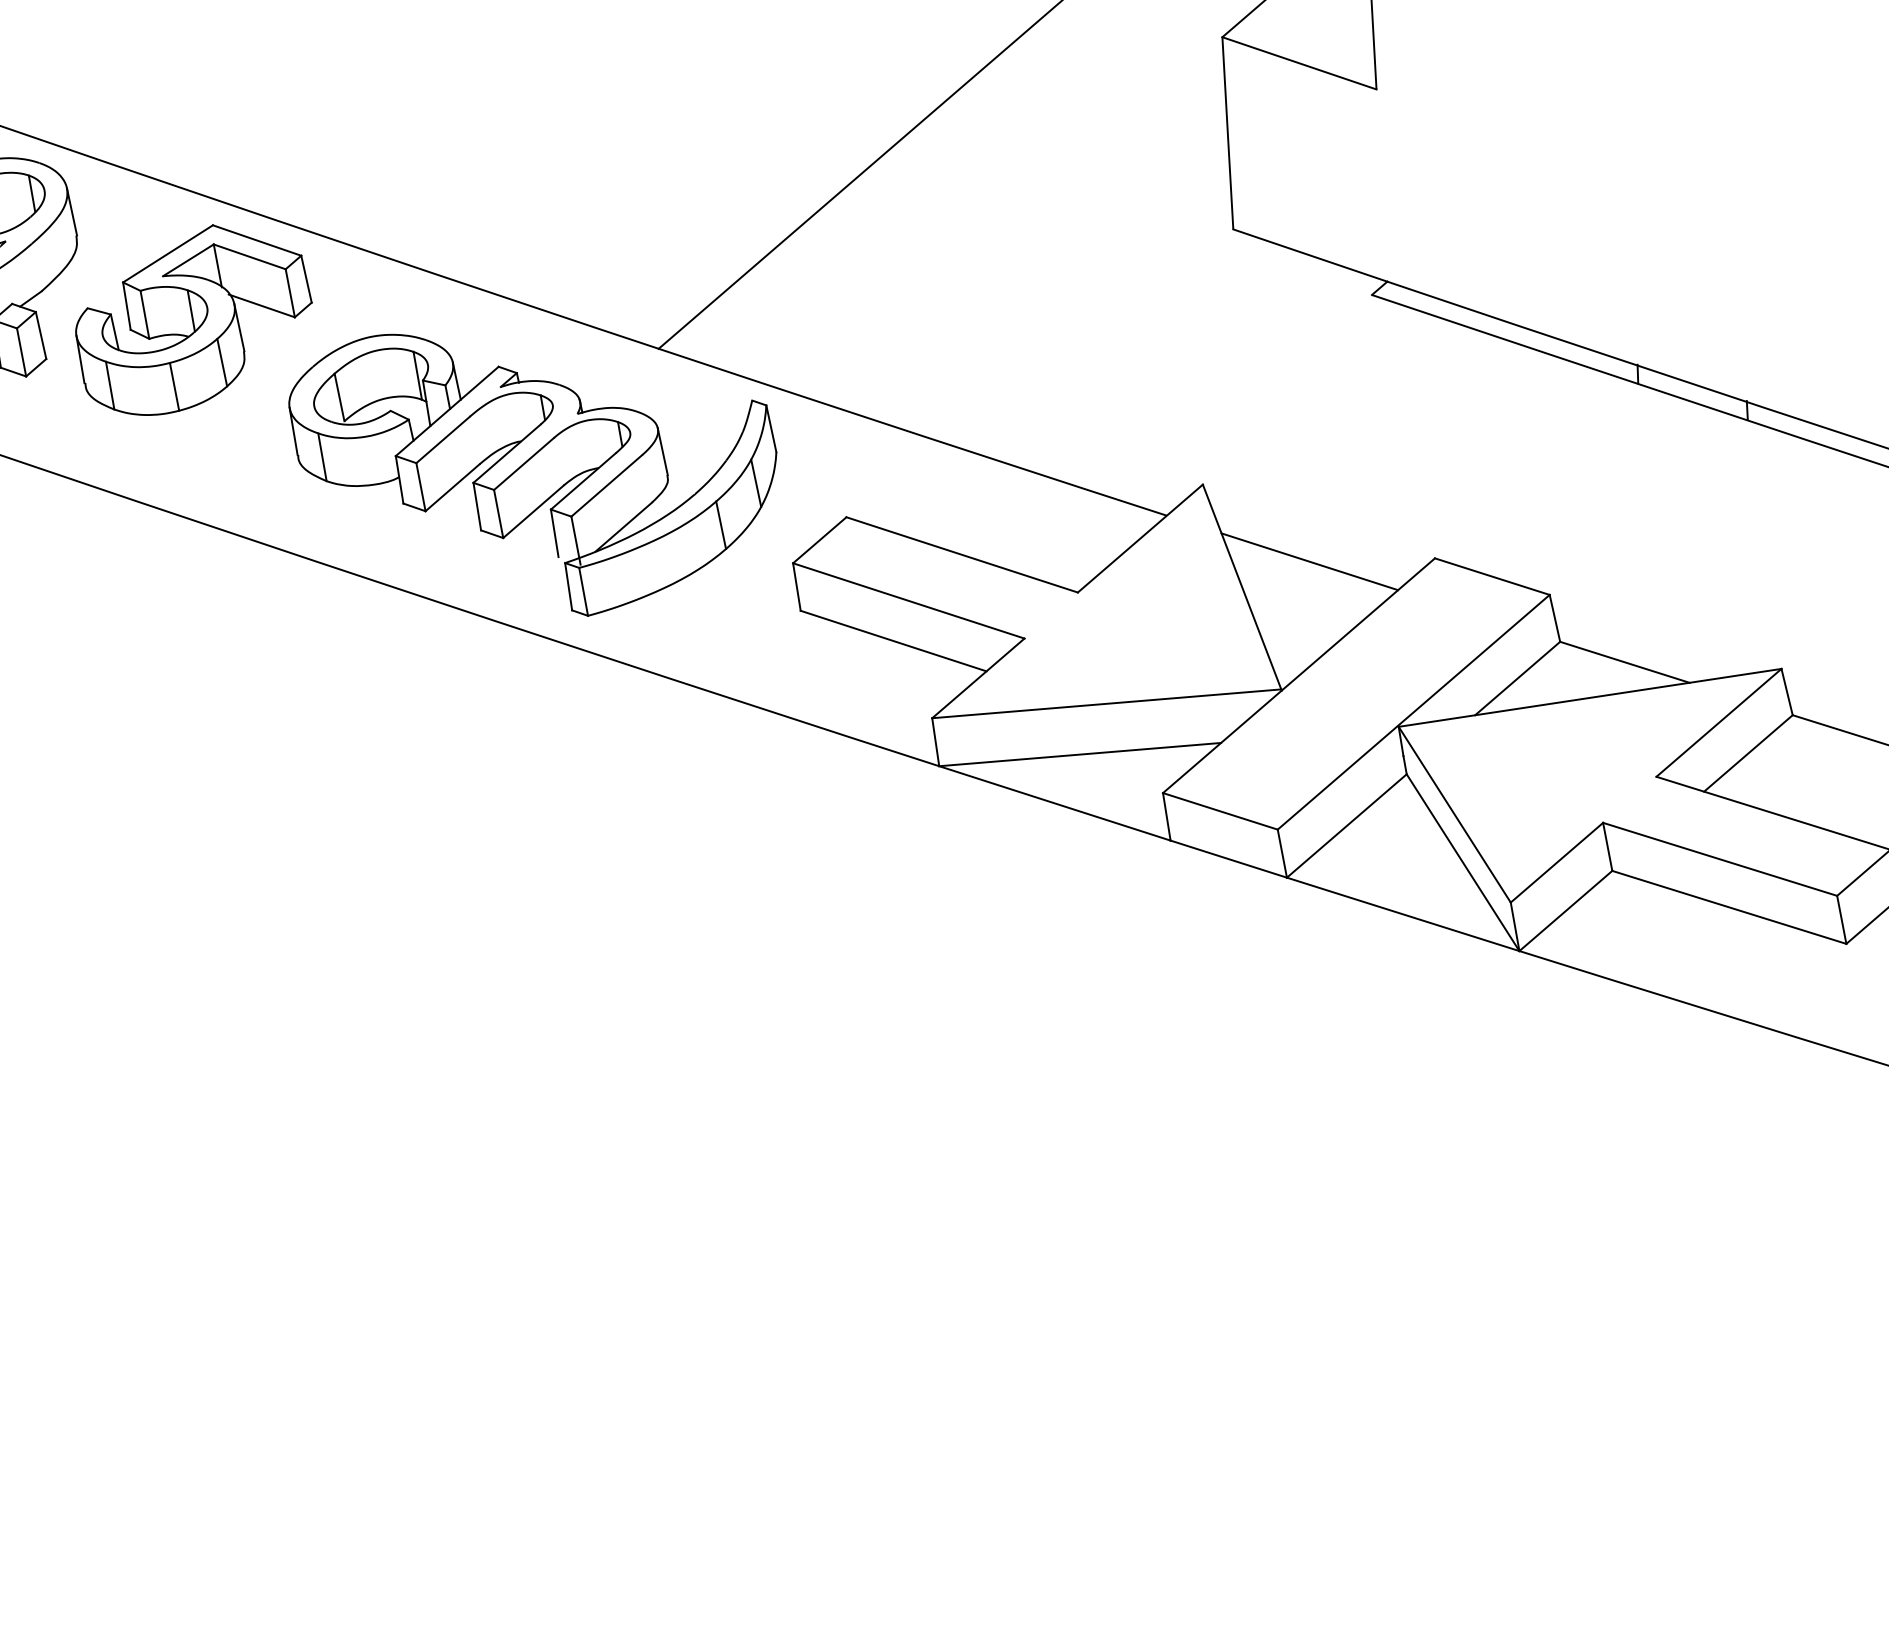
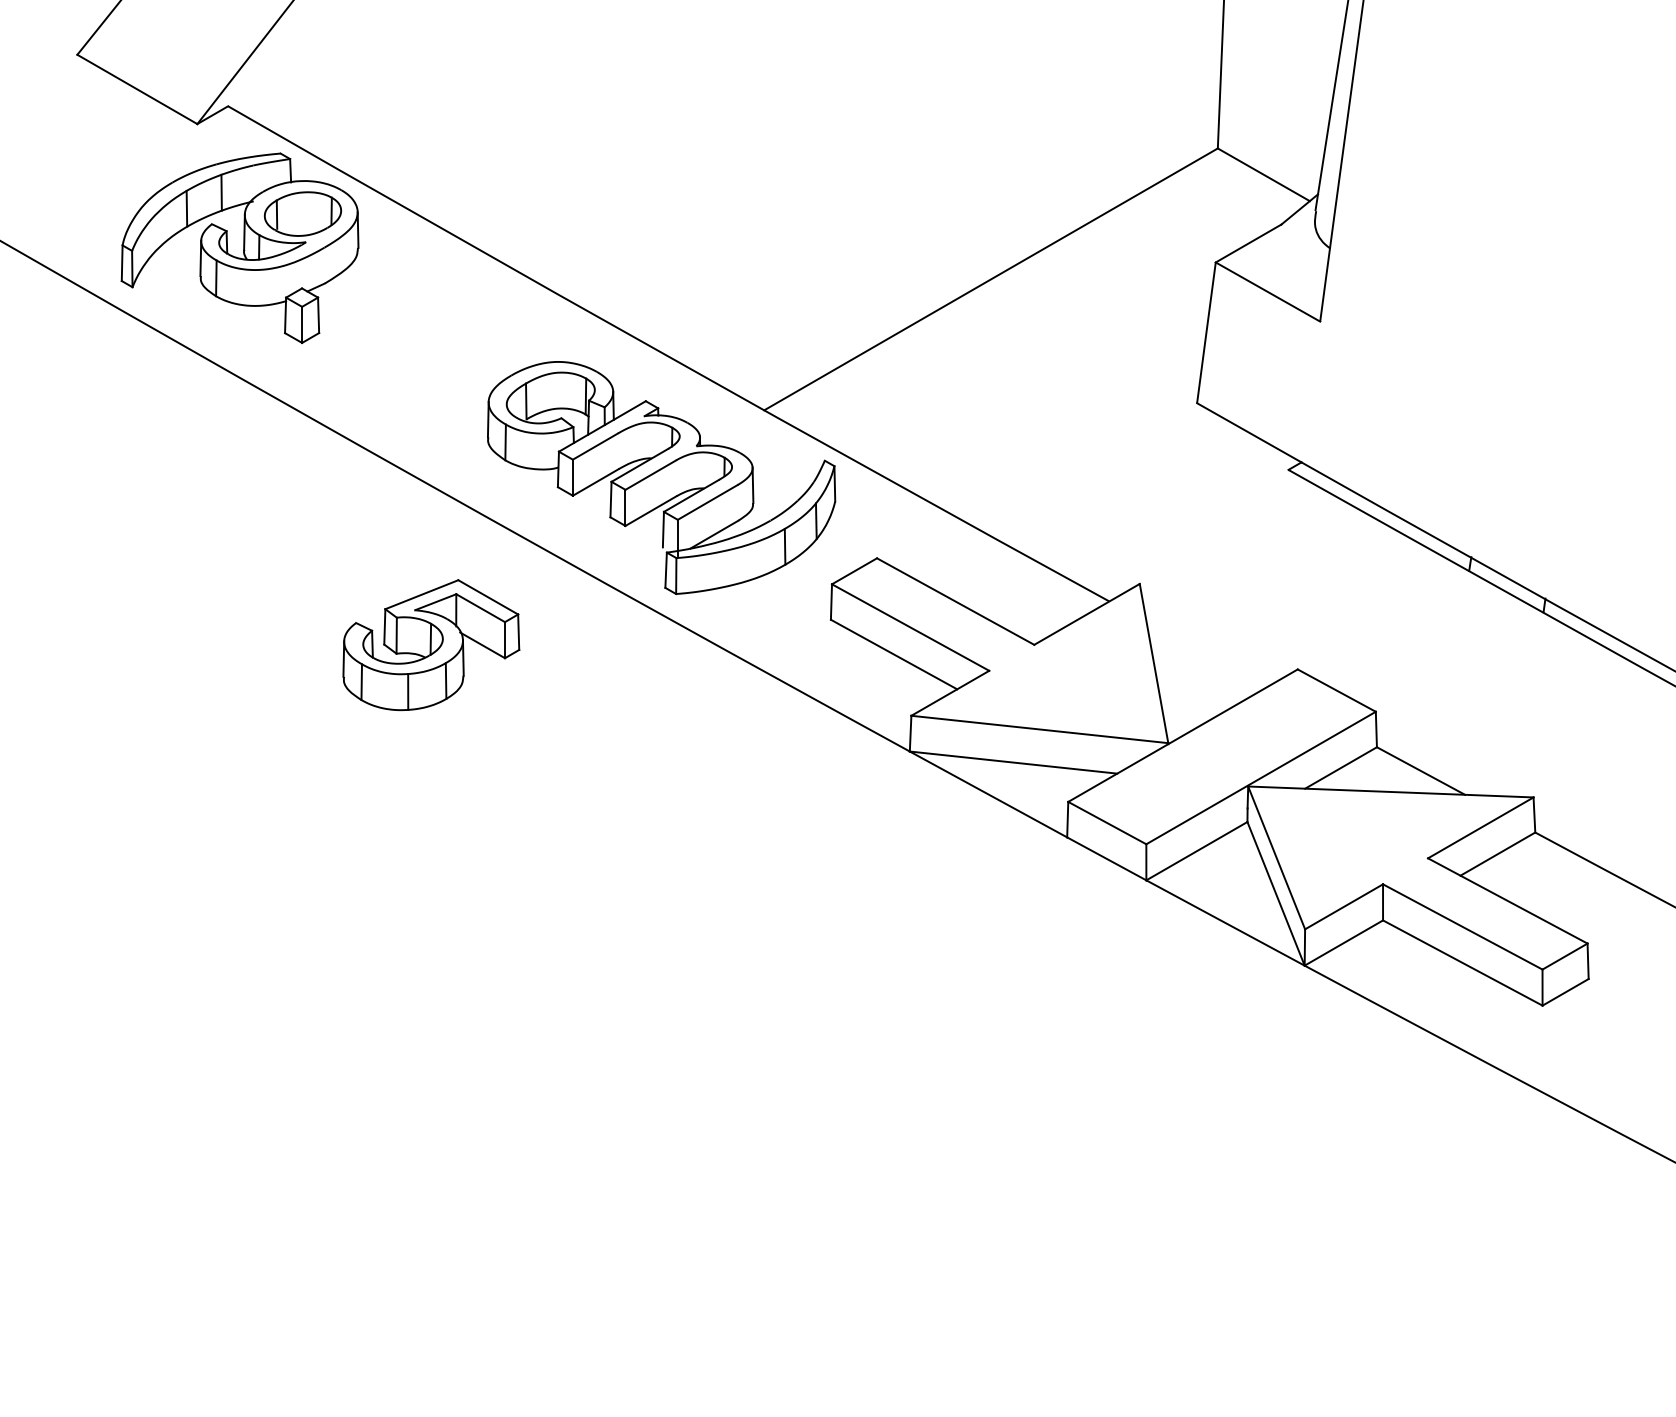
part: (193, 319) -> (431, 645), moved
line: (1309, 561) -> (1206, 654), removed

